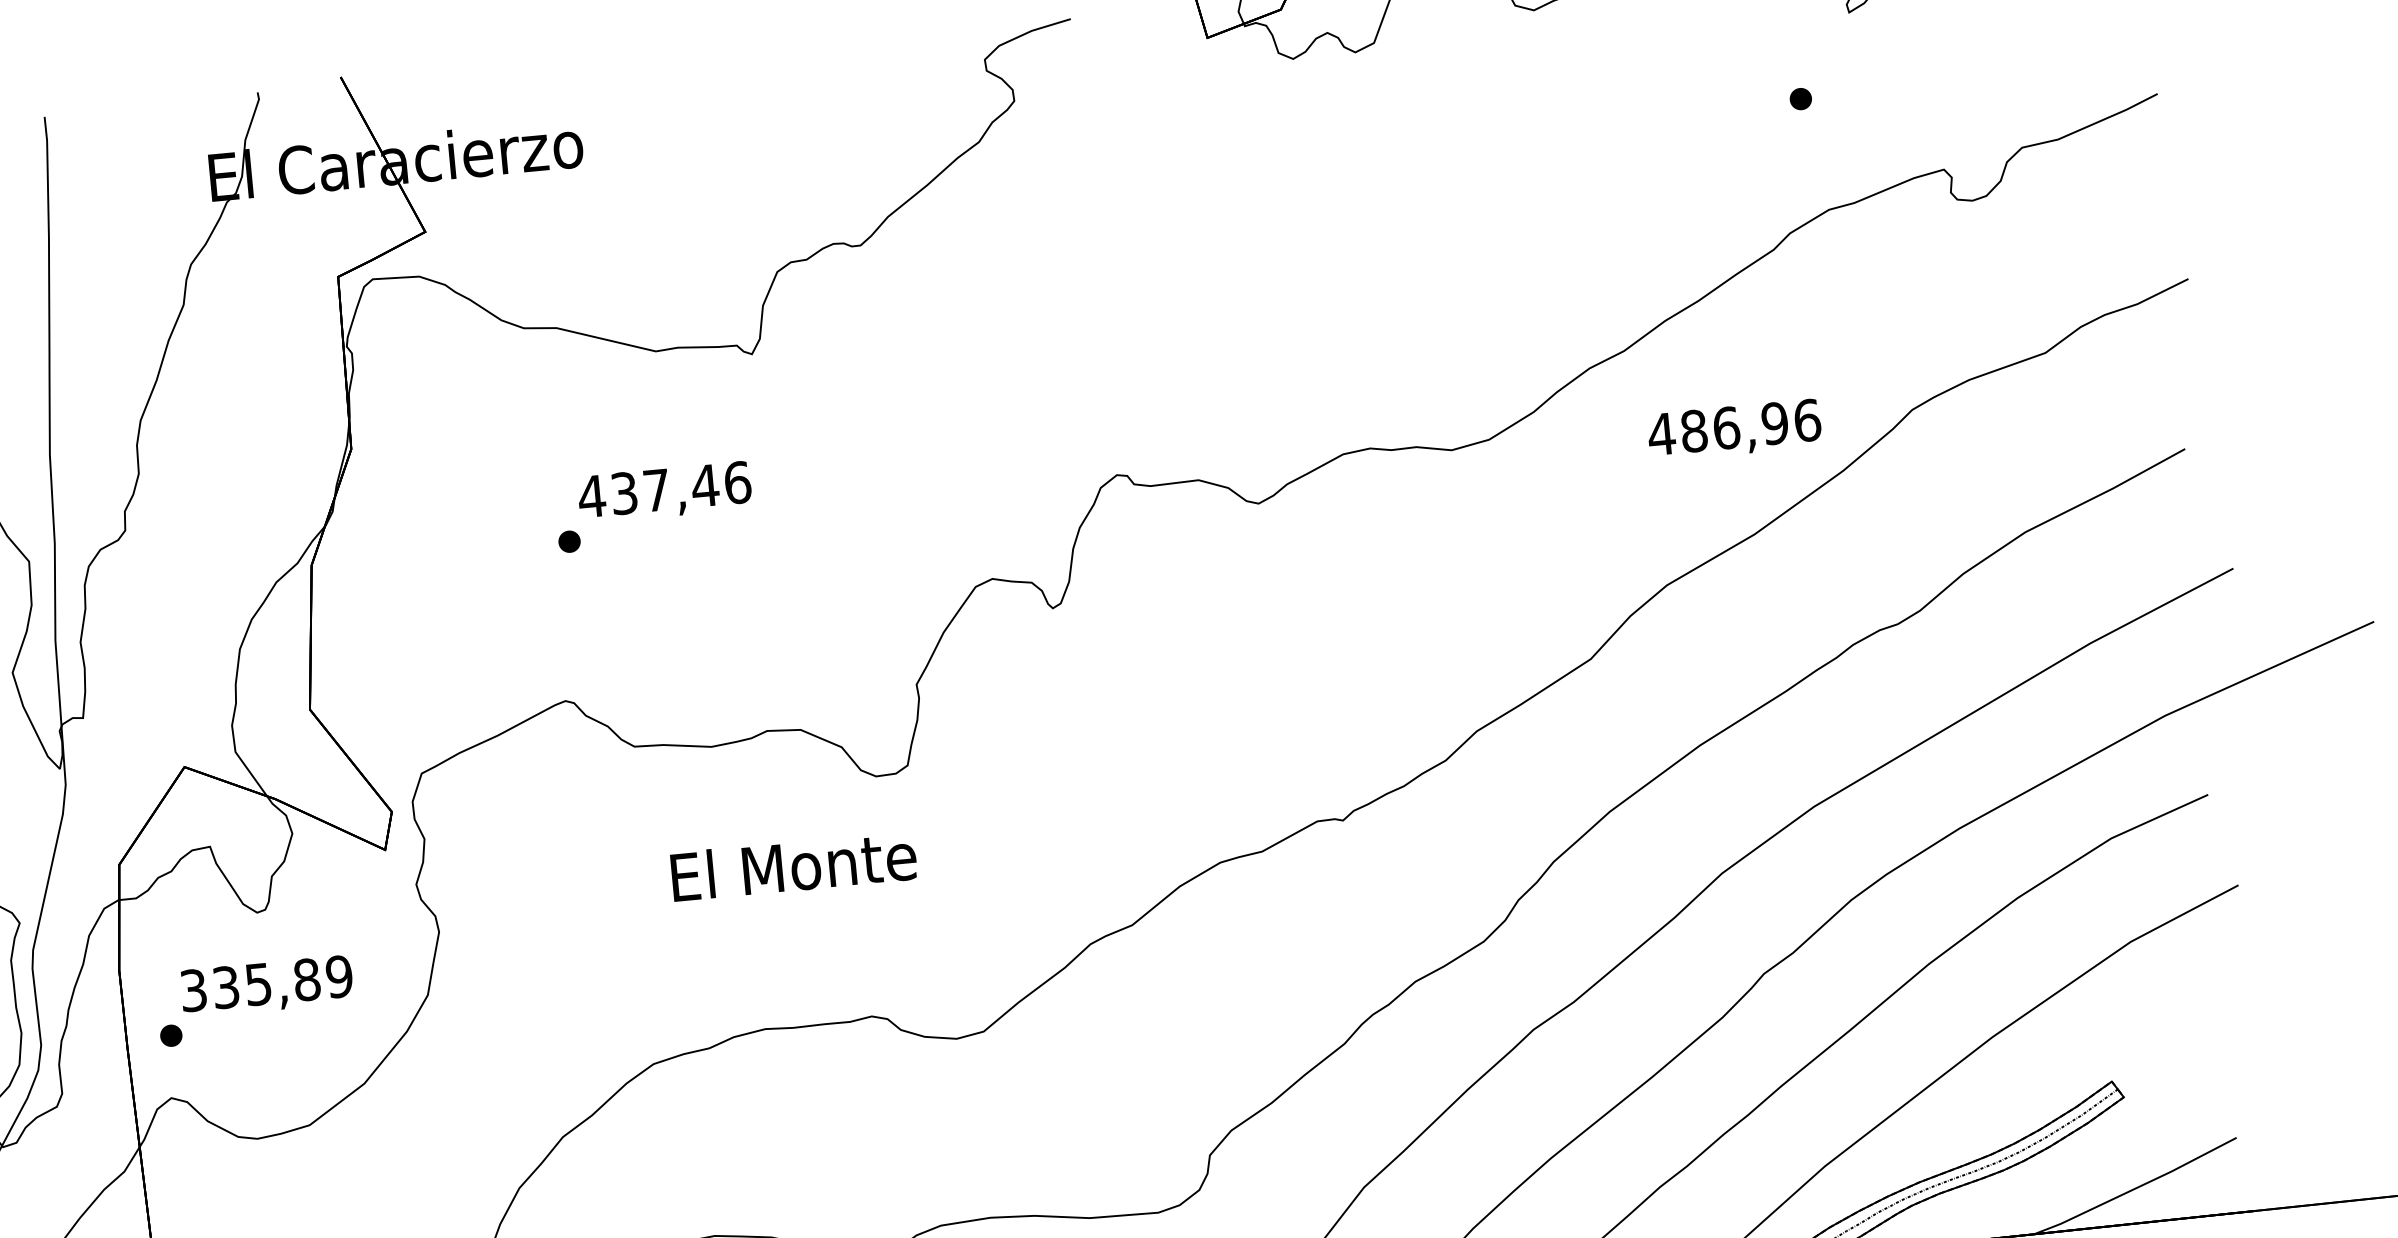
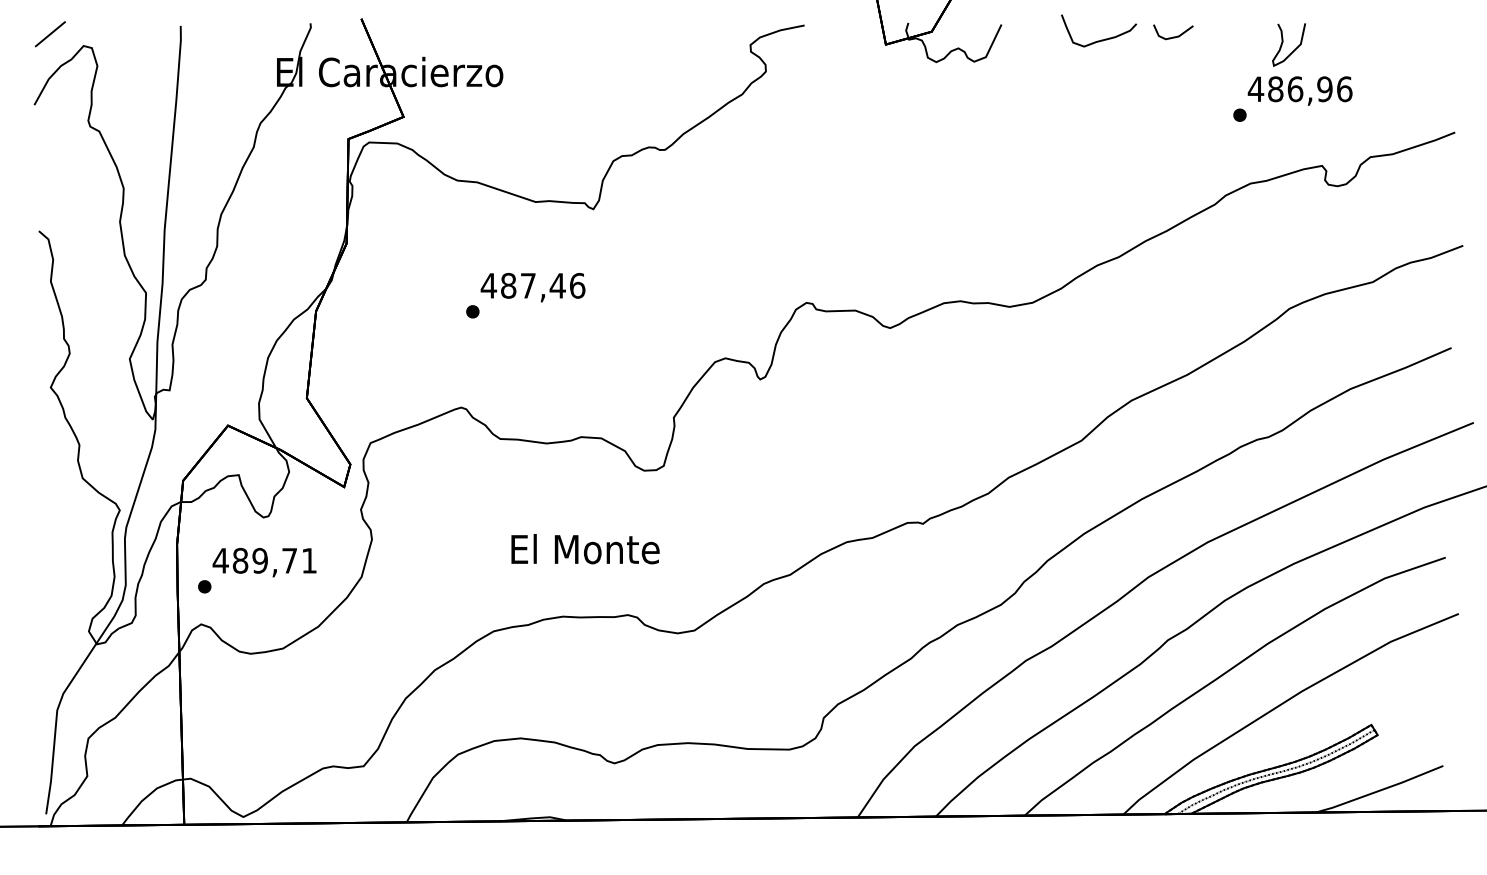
text: (1733, 429) -> (1299, 90), moved
text: (624, 492) -> (508, 285), 437,46 -> 487,46
text: (793, 866) -> (585, 549), moved
text: (265, 983) -> (264, 560), 335,89 -> 489,71

